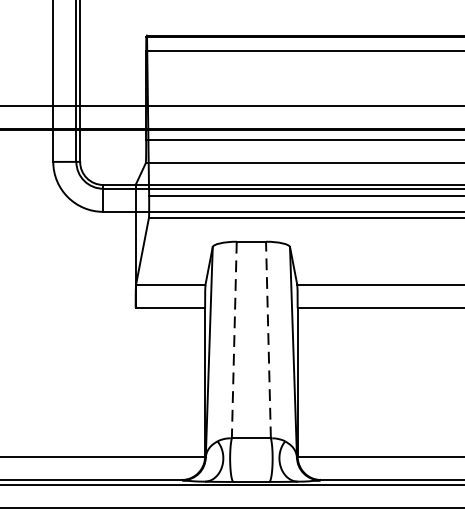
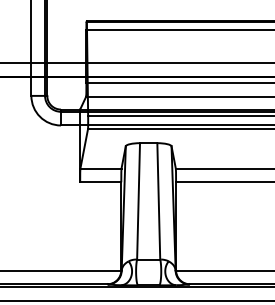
line: (267, 338) -> (158, 200), dashed -> solid
line: (234, 340) -> (138, 201), dashed -> solid

